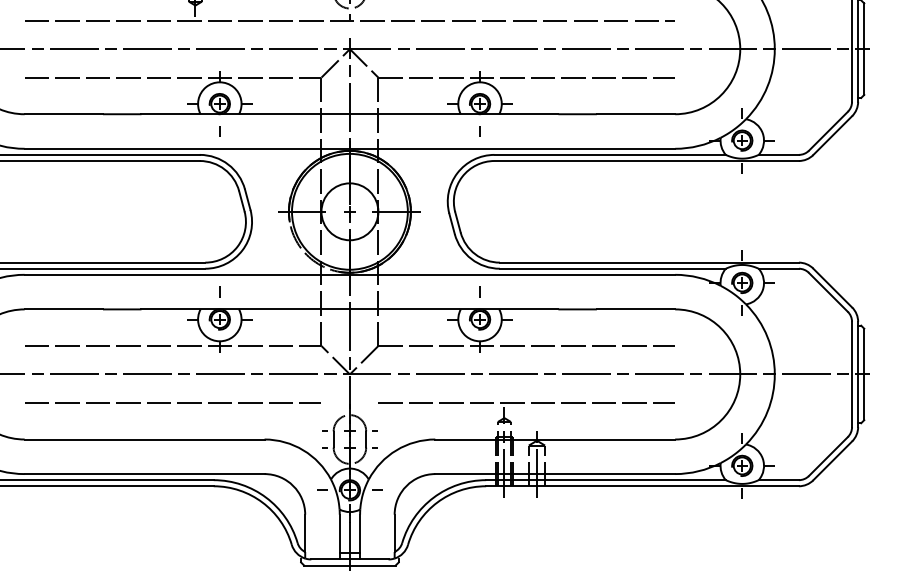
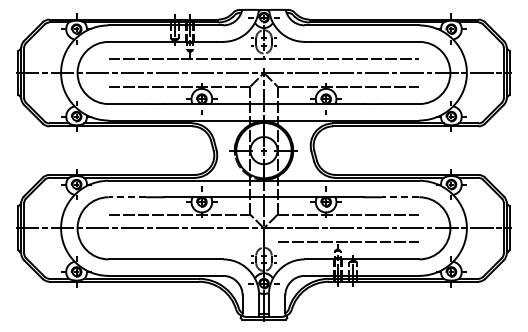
line: (64, 309) -> (127, 197), solid -> dashed
line: (635, 309) -> (400, 197), solid -> dashed
line: (173, 402) -> (179, 241), removed

